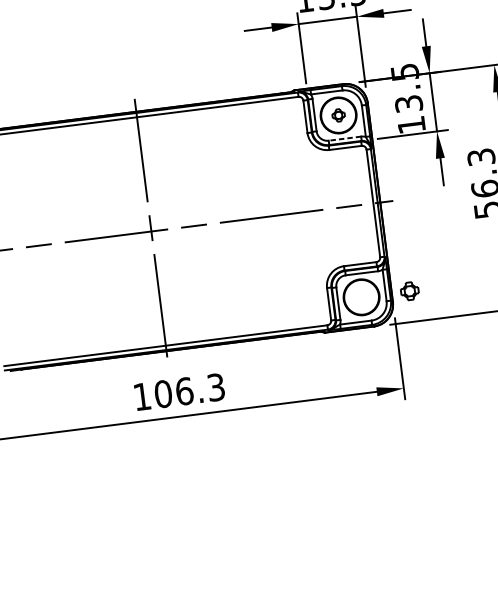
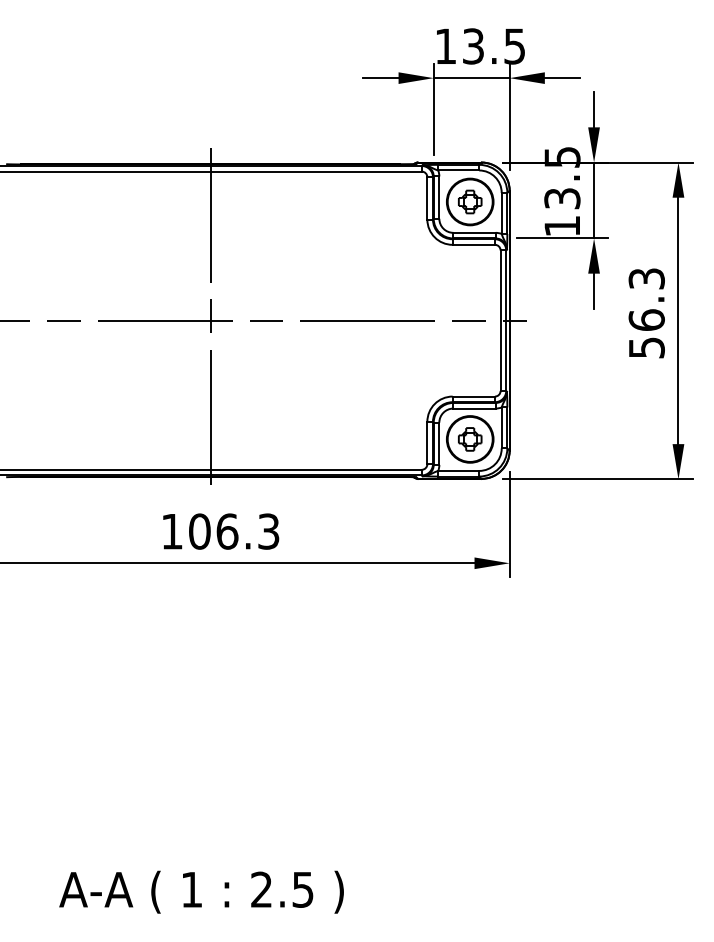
part: (338, 115) -> (470, 201), size x1.43
line: (344, 138) -> (474, 232), dashed -> solid
part: (410, 291) -> (470, 439), moved

